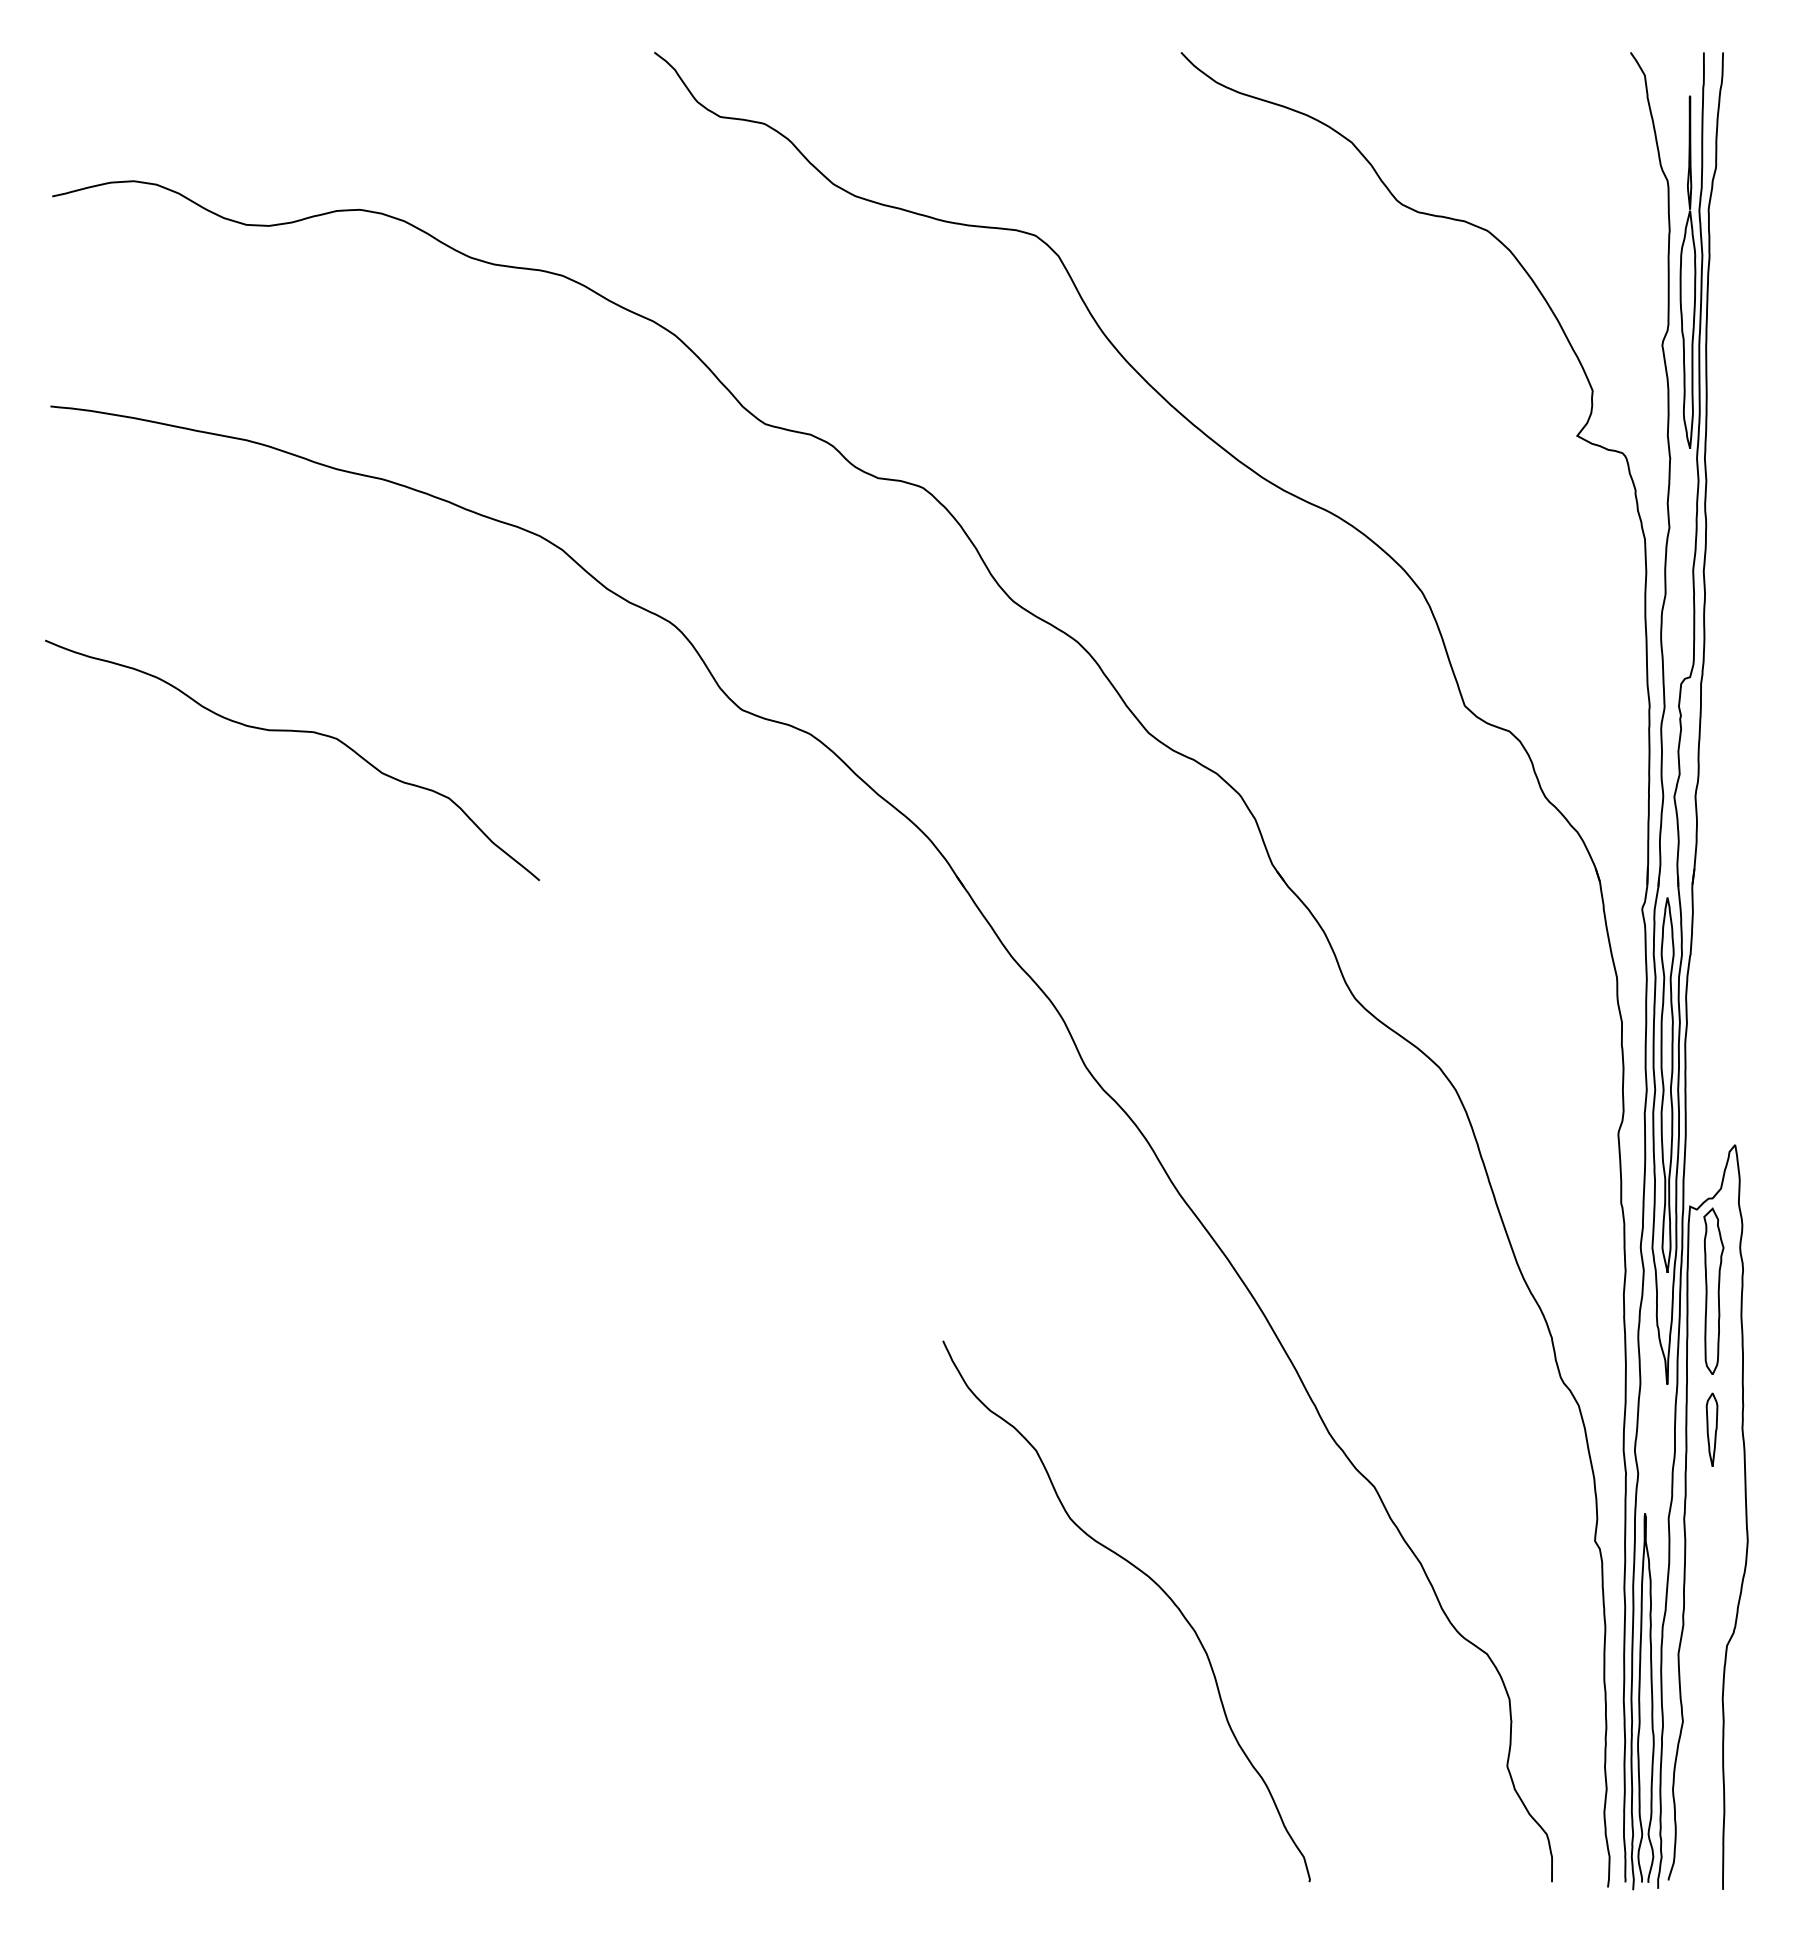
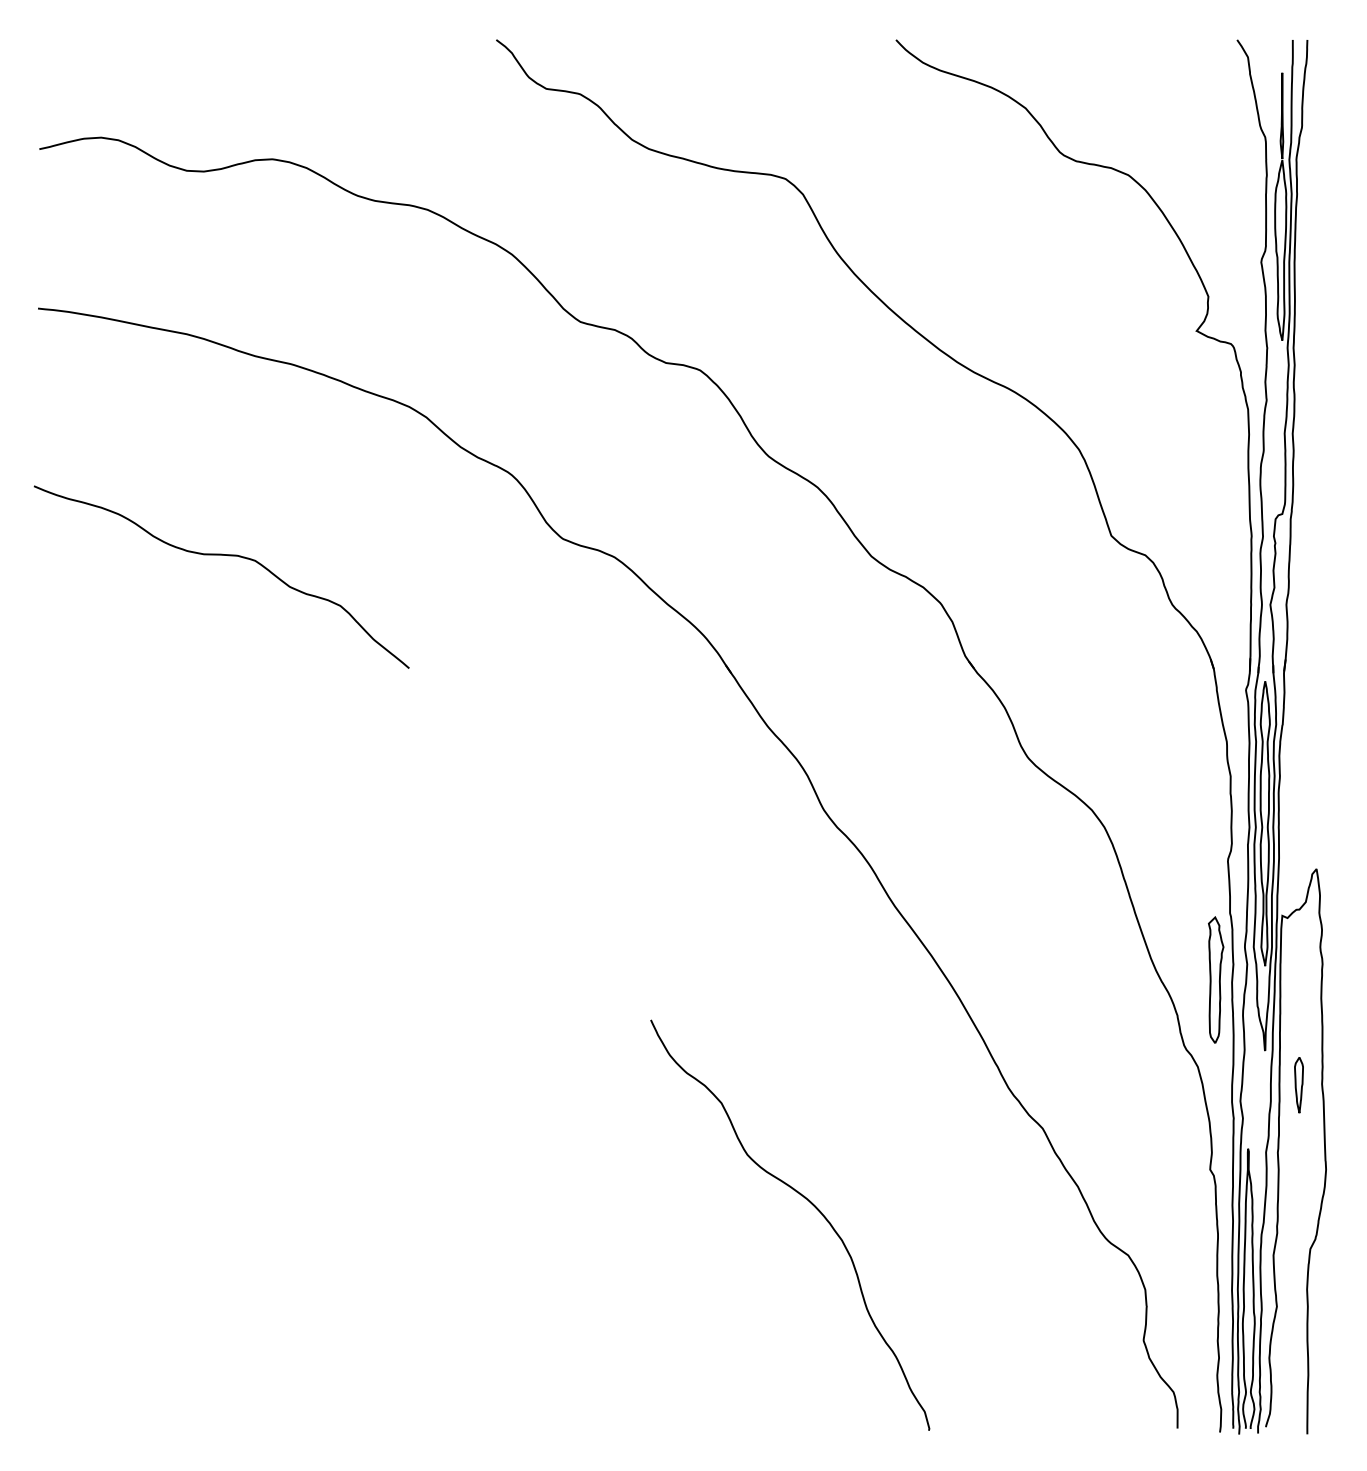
part: (1713, 1290) -> (1215, 979), moved
curve: (1154, 1583) -> (811, 1204), moved

